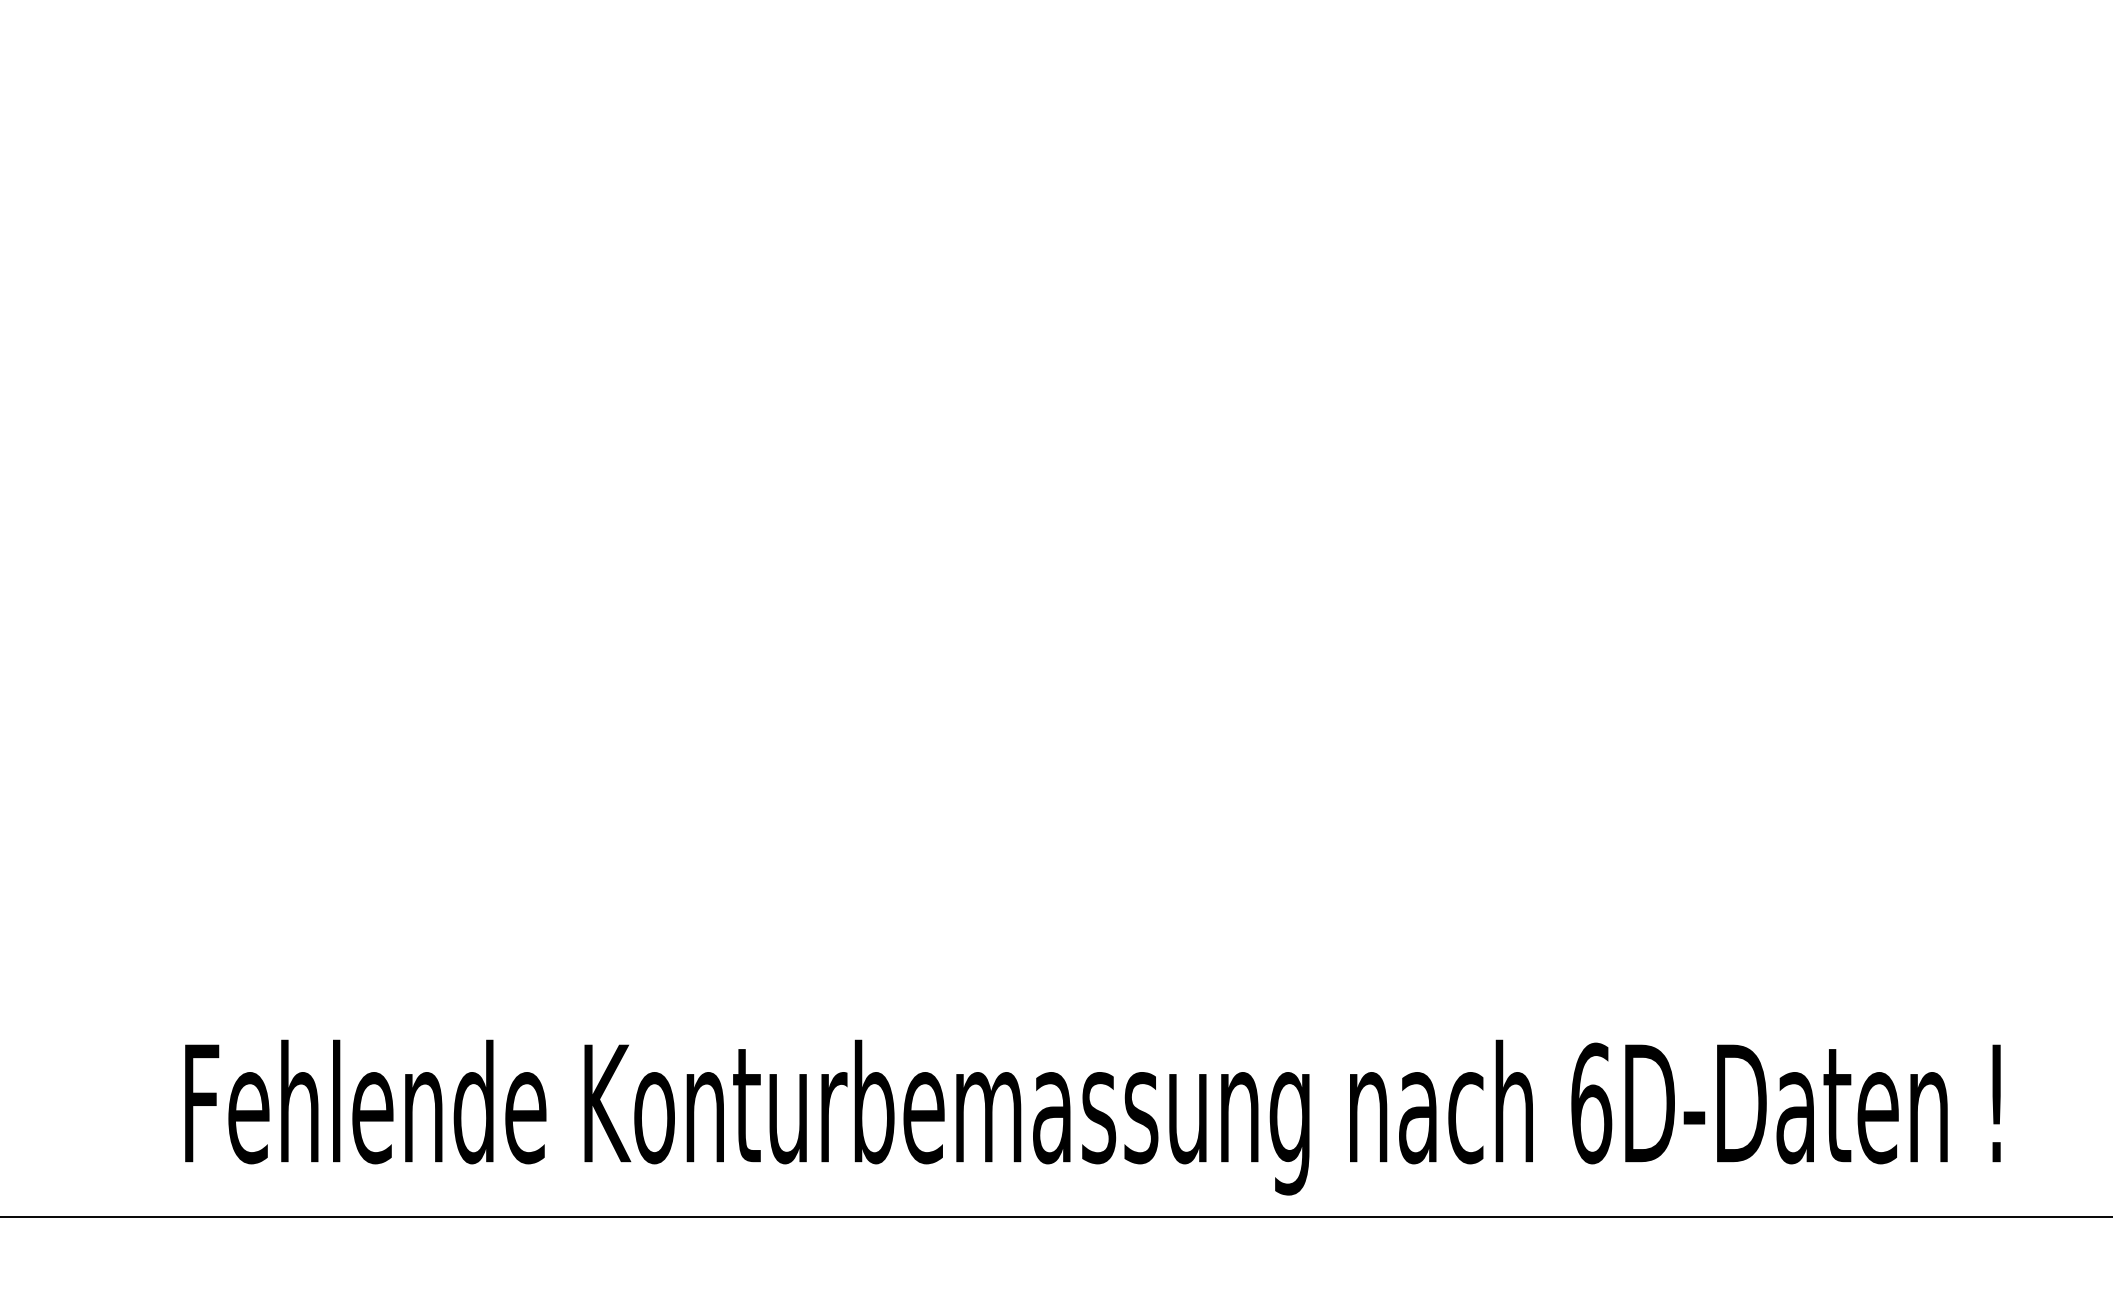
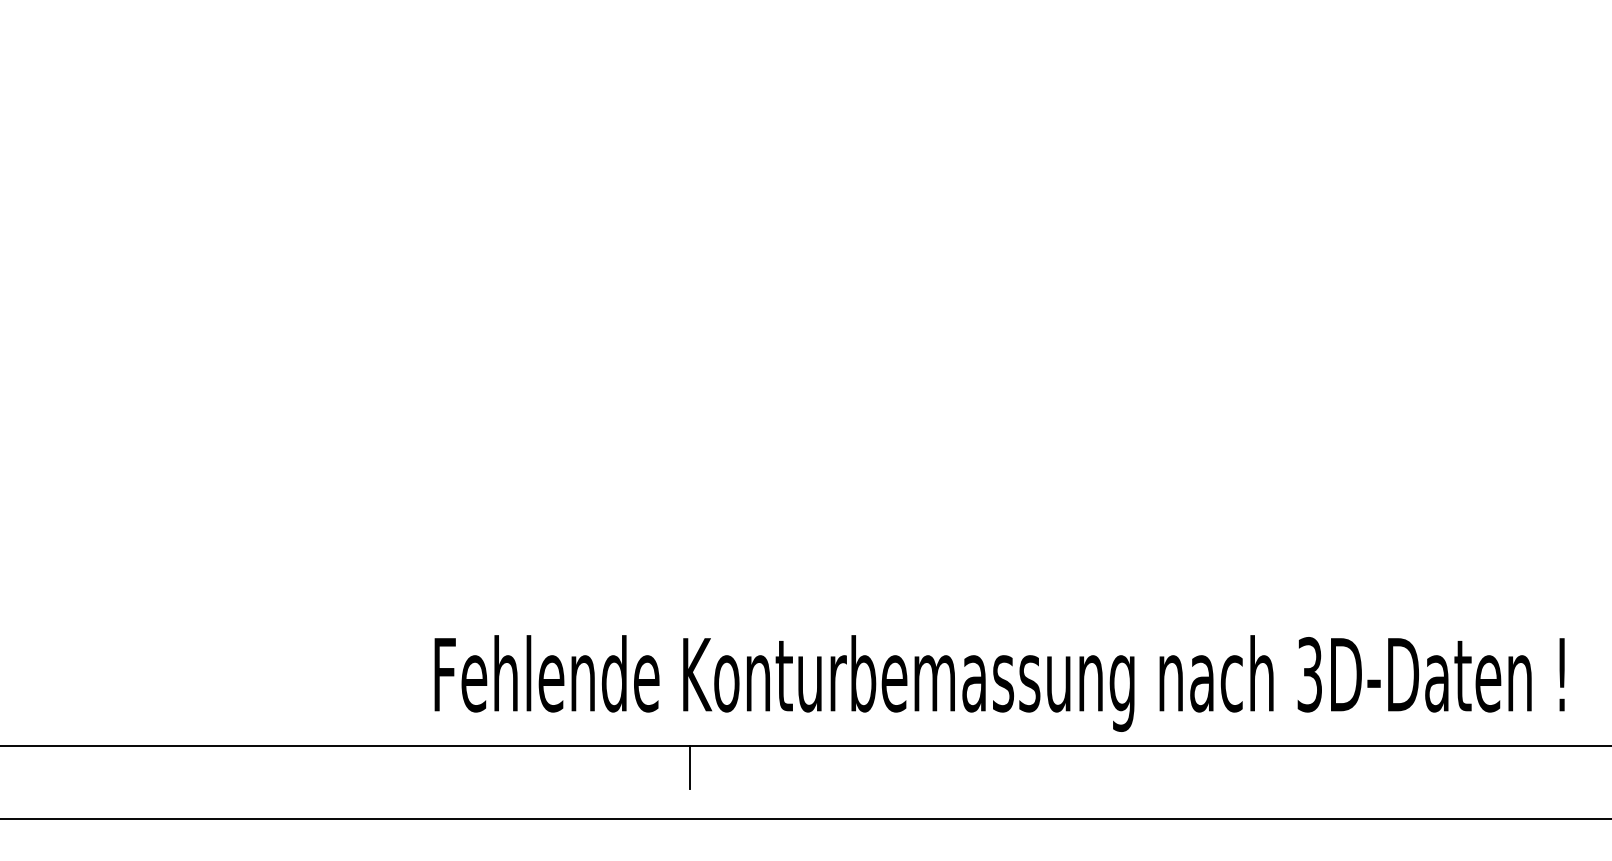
text: (1590, 1103) -> (1309, 674), 6D-Daten -> 3D-Daten
line: (594, 1252) -> (689, 767), added

